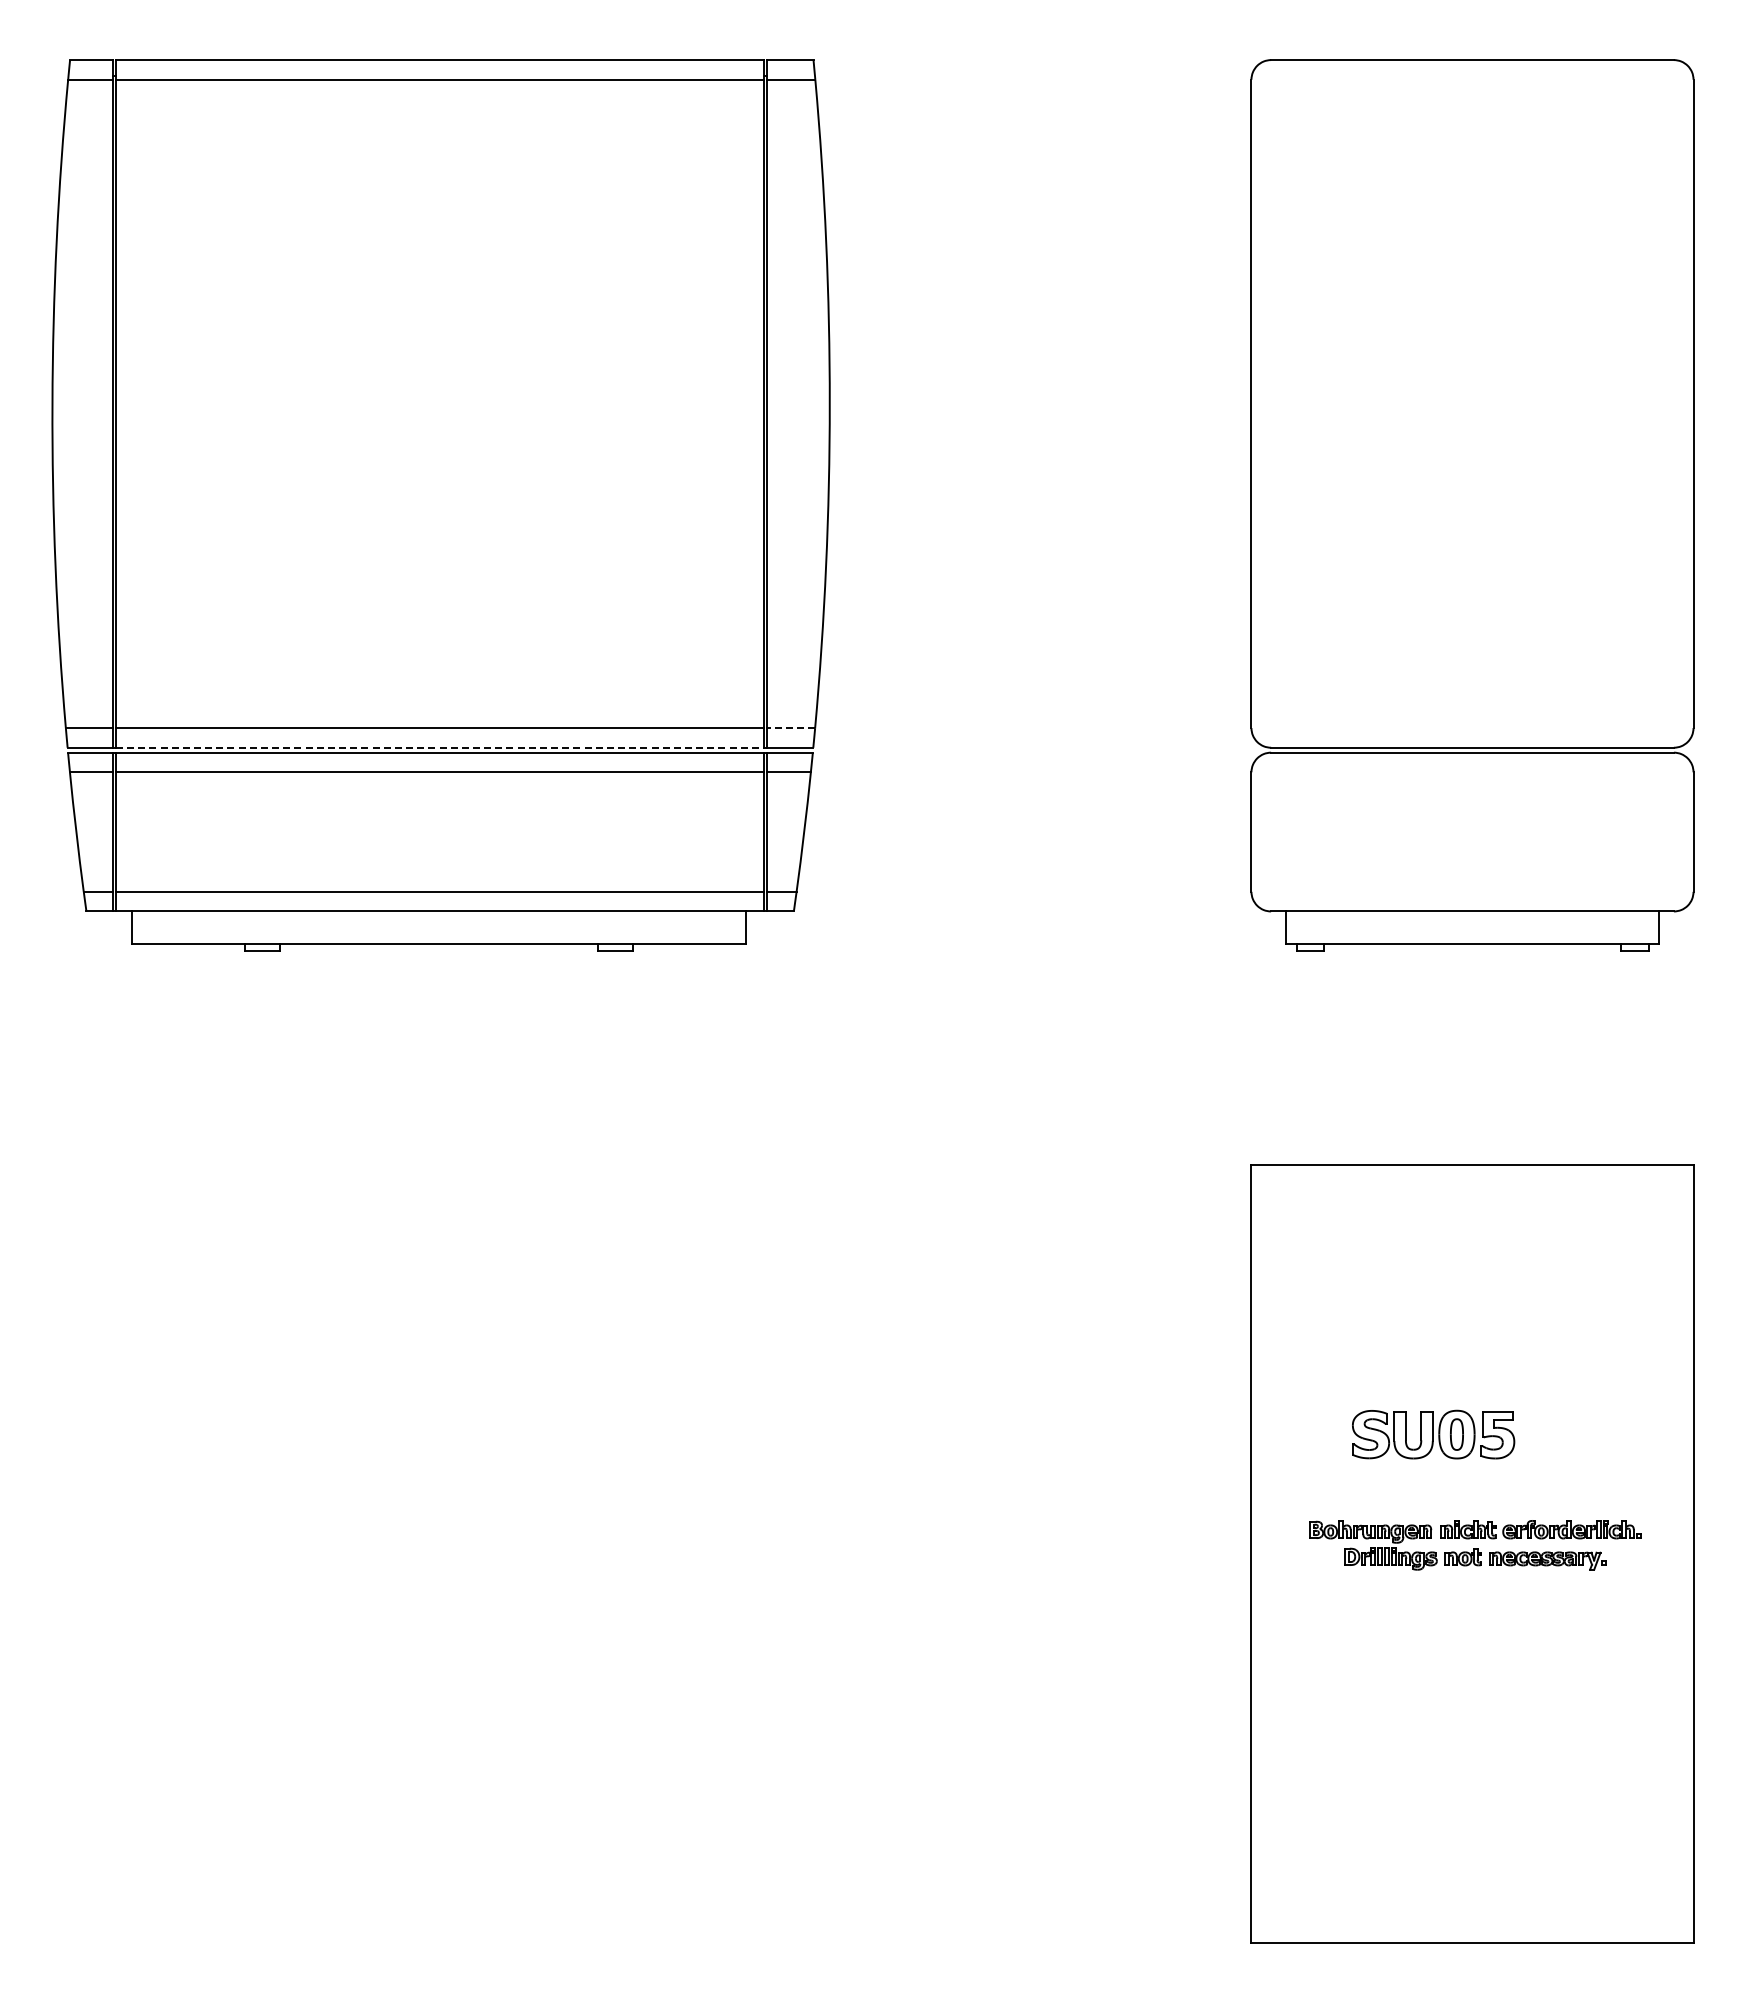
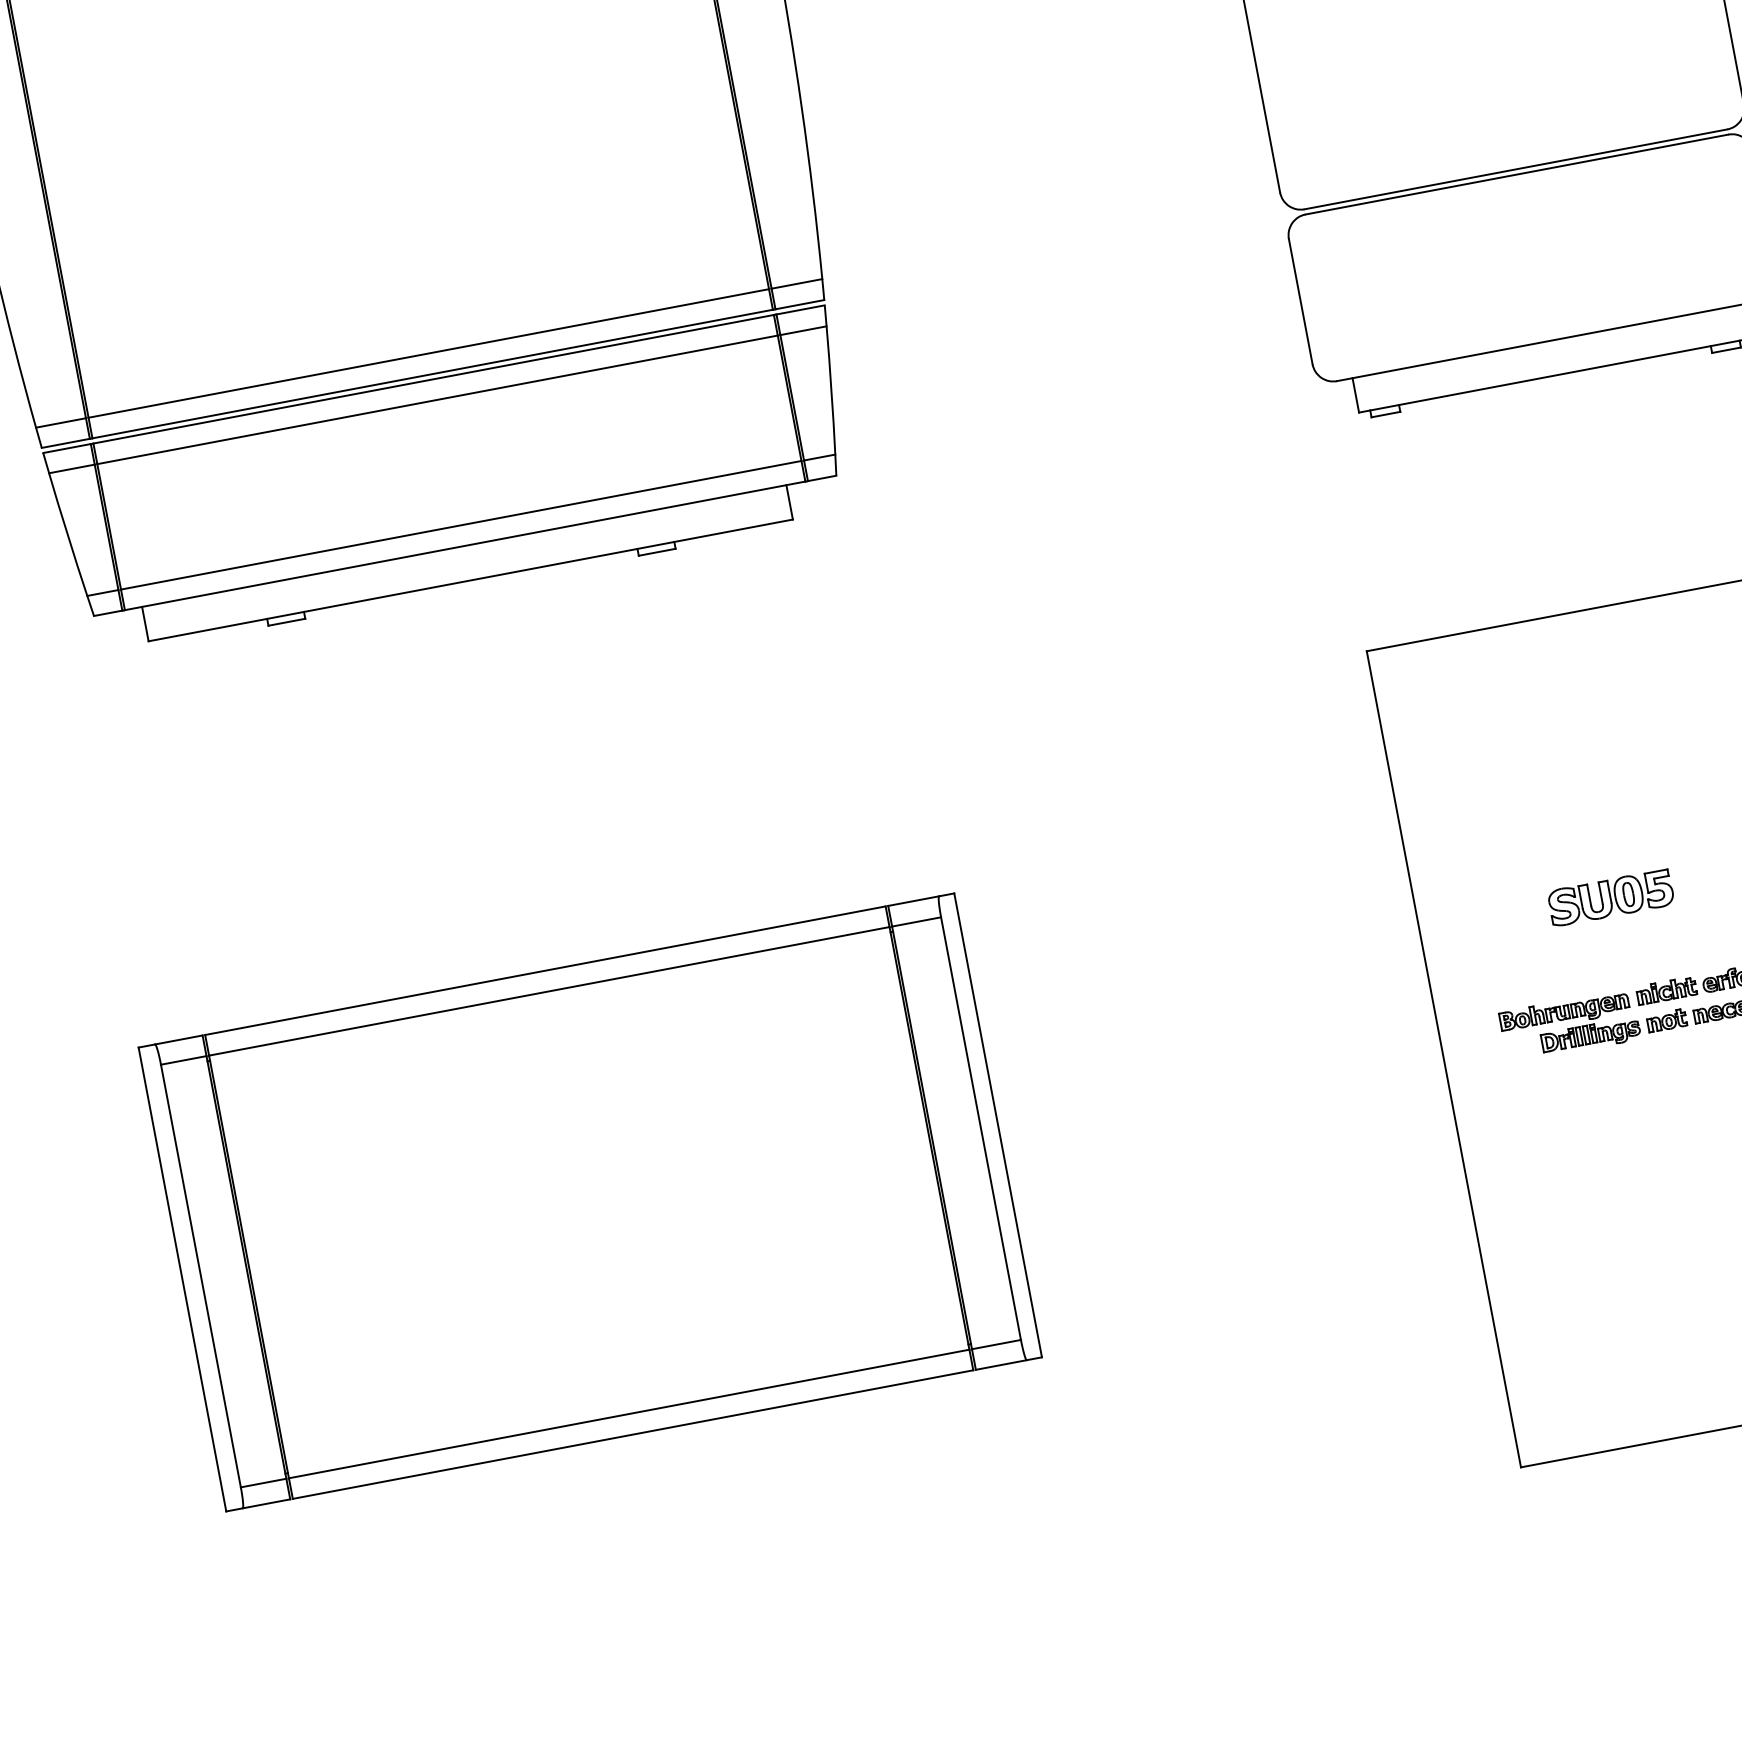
line: (790, 728) -> (796, 284), dashed -> solid
line: (440, 747) -> (433, 373), dashed -> solid
part: (1432, 1434) -> (1610, 897), size x0.71
part: (440, 1536) -> (589, 1201), added

